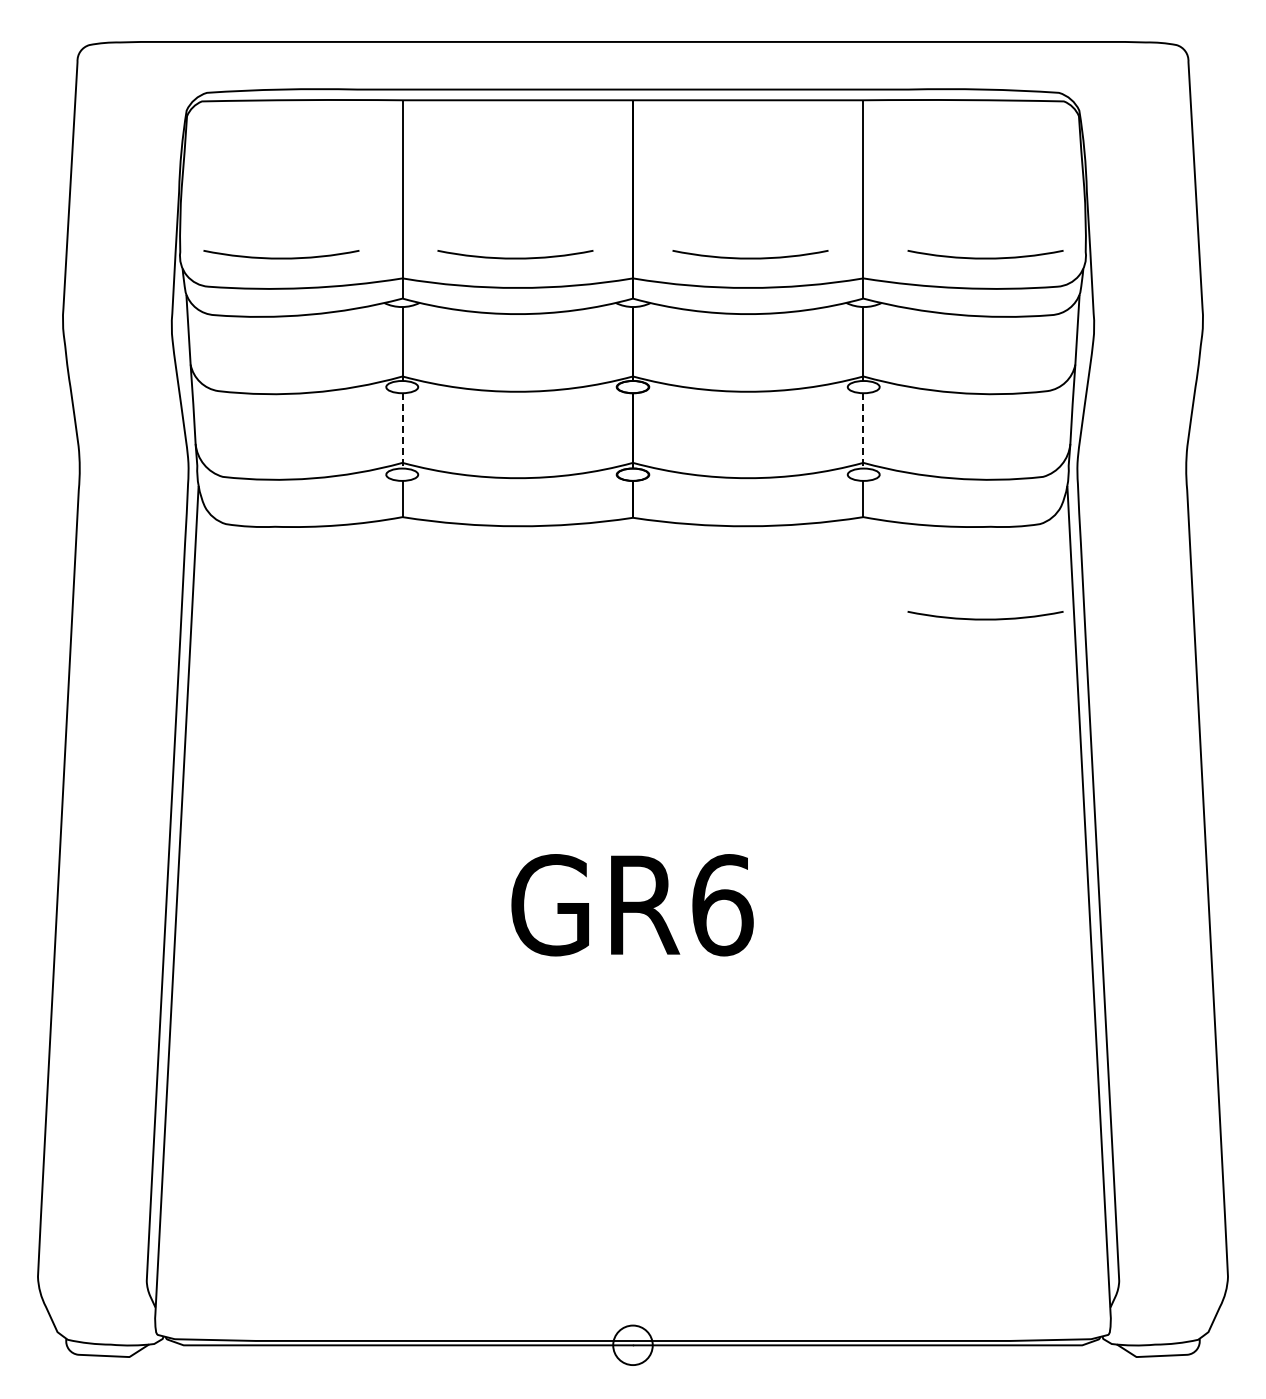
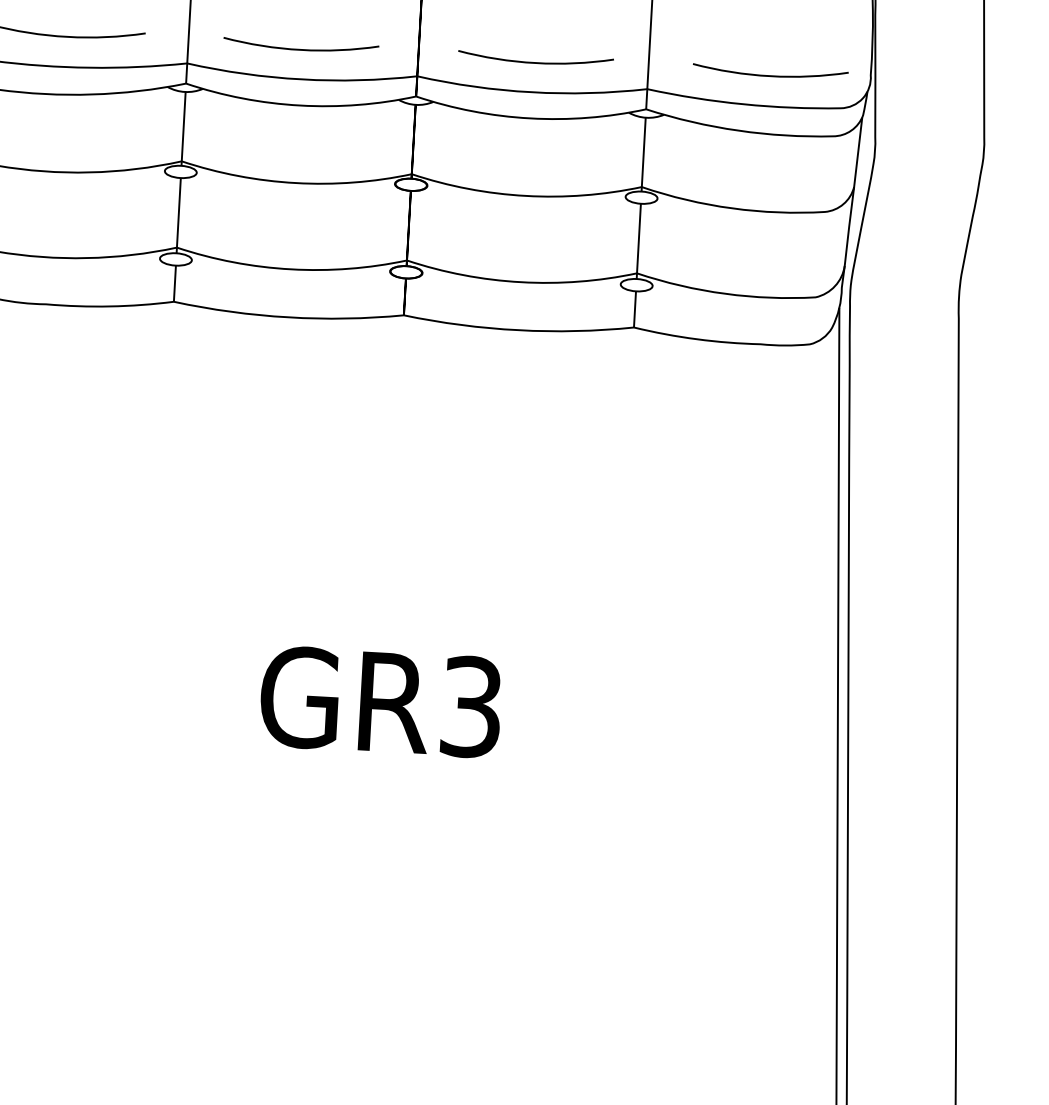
line: (402, 430) -> (178, 215), dashed -> solid
line: (863, 430) -> (638, 241), dashed -> solid
curve: (985, 618) -> (750, 435), removed
text: (722, 905) -> (471, 707), GR6 -> GR3

